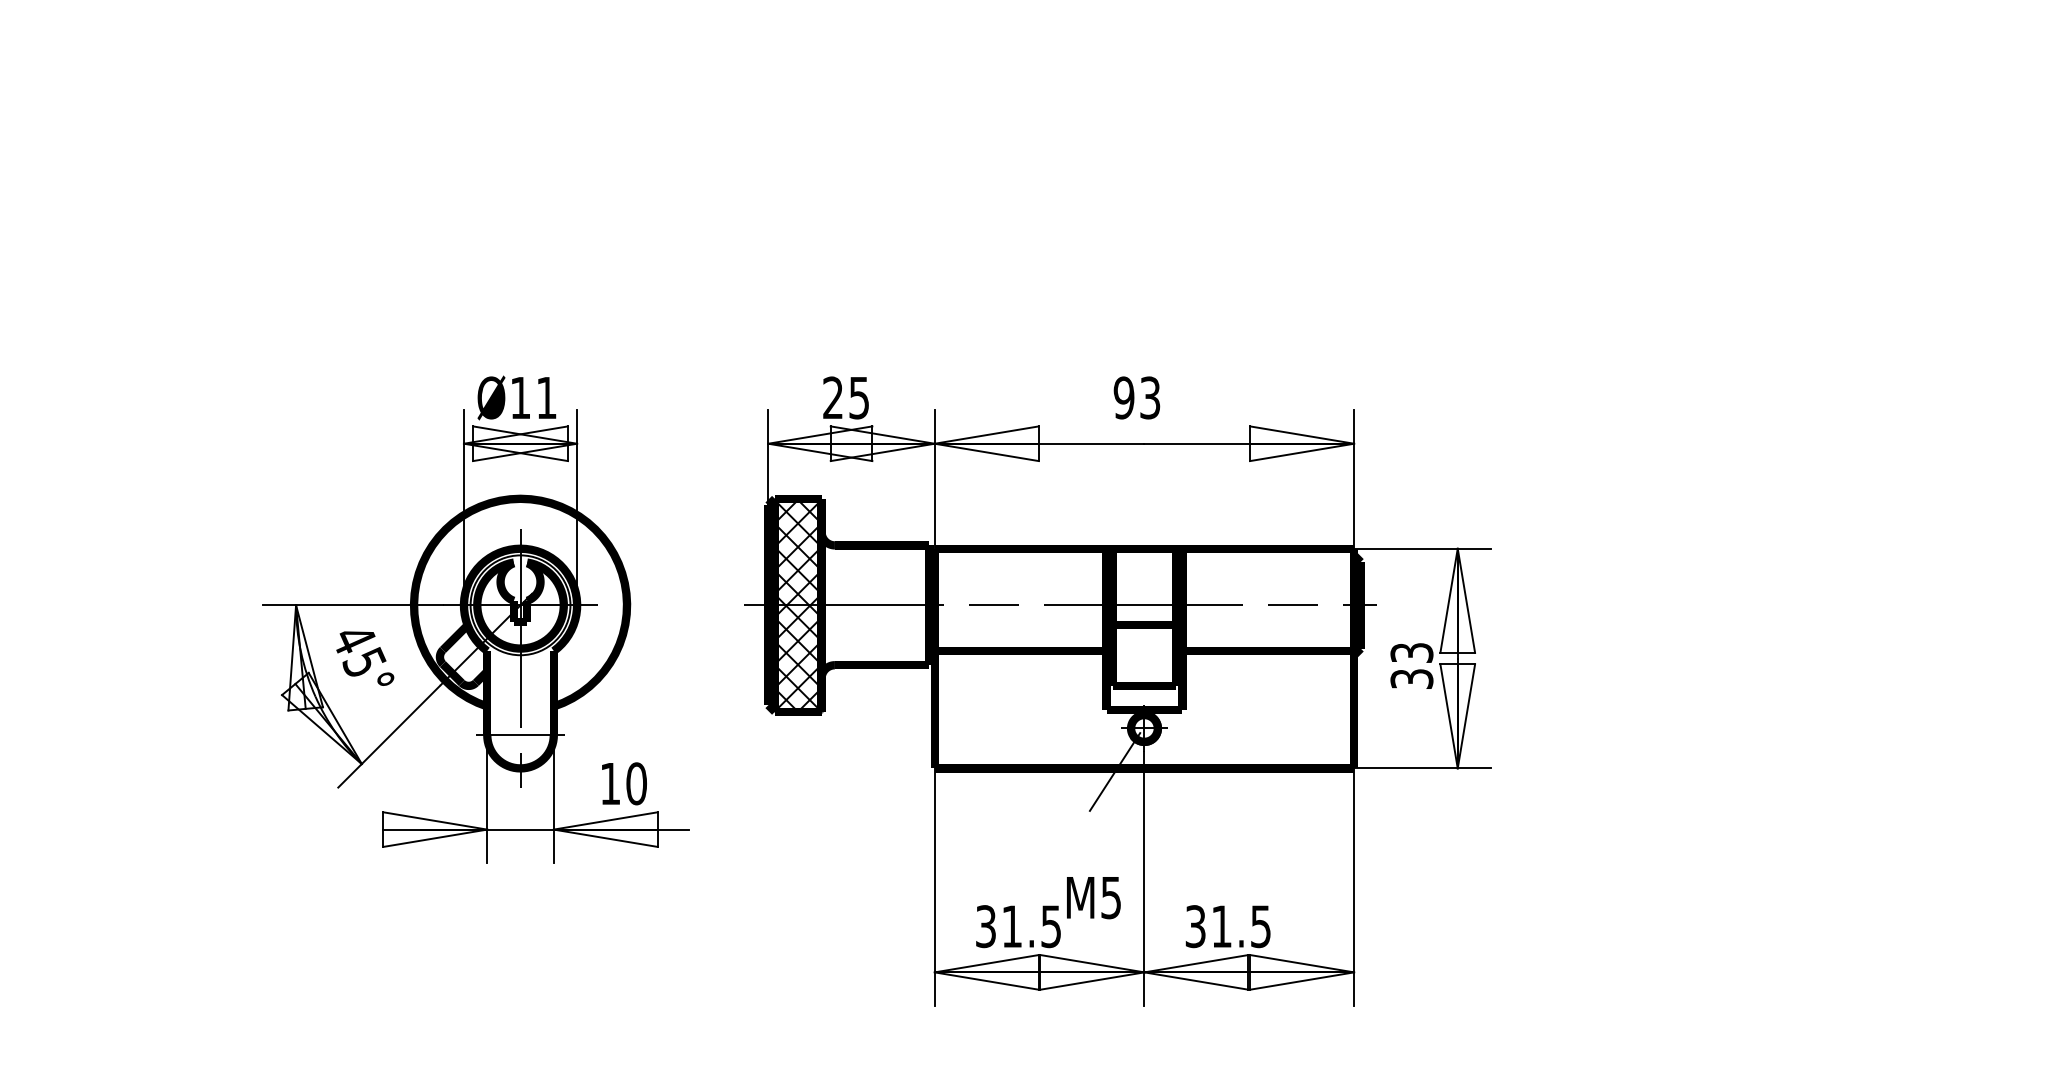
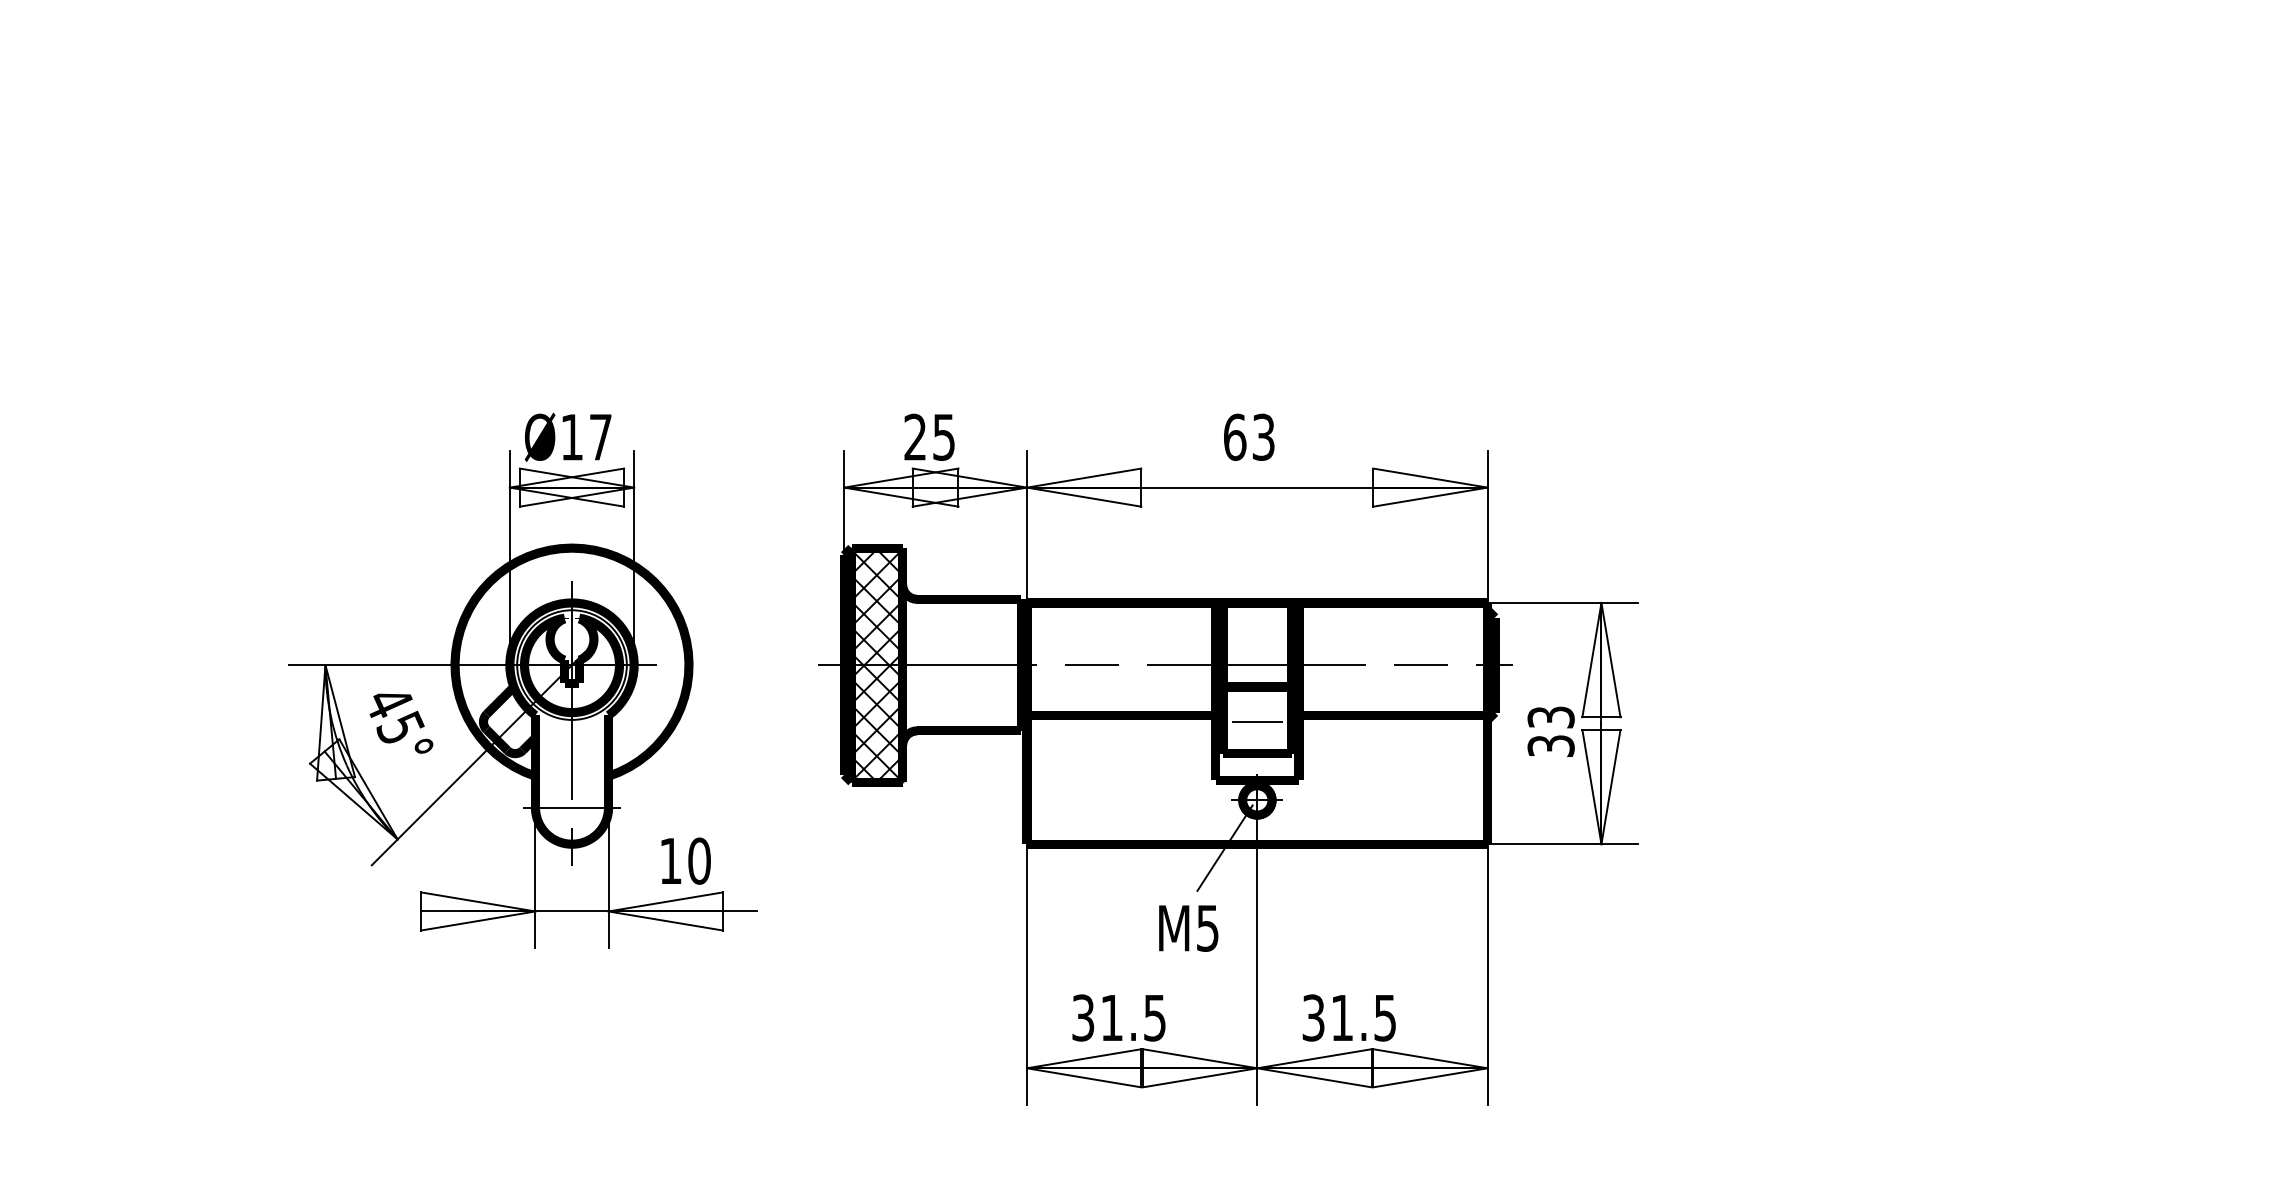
text: (1123, 397) -> (1234, 436), 93 -> 63
text: (546, 398) -> (600, 437), Ø11 -> Ø17
line: (1144, 656) -> (1257, 721), added
text: (1093, 897) -> (1188, 928), moved

